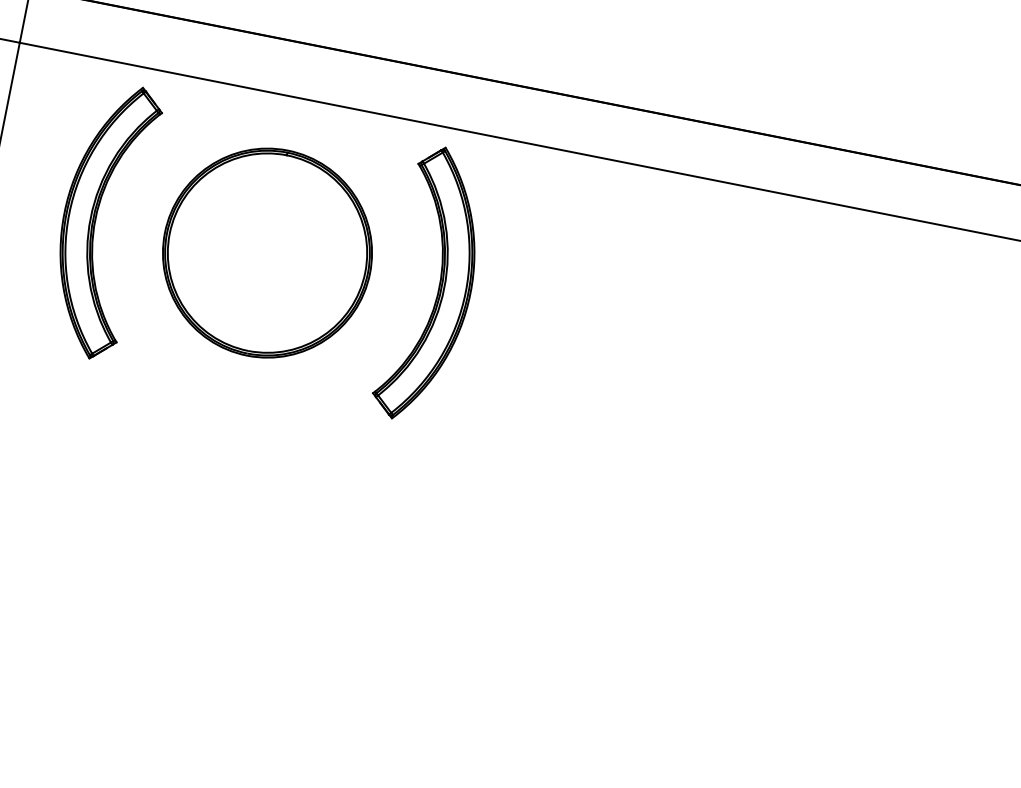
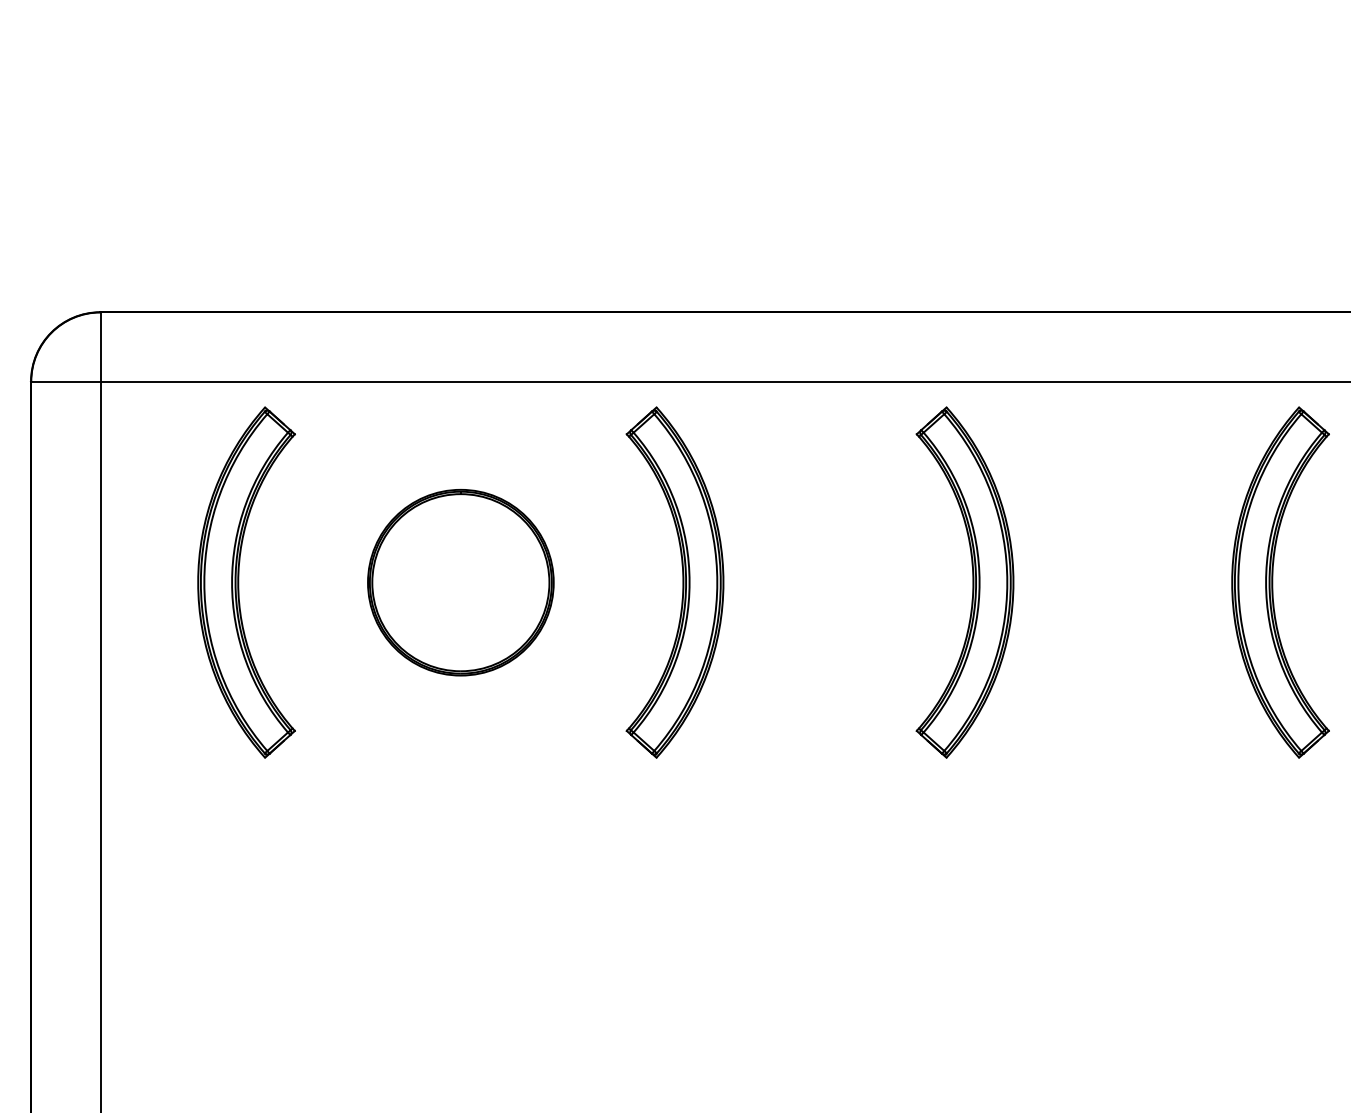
part: (267, 253) -> (460, 582), size x0.7
part: (662, 331) -> (972, 582), added
part: (895, 377) -> (1273, 582), added

